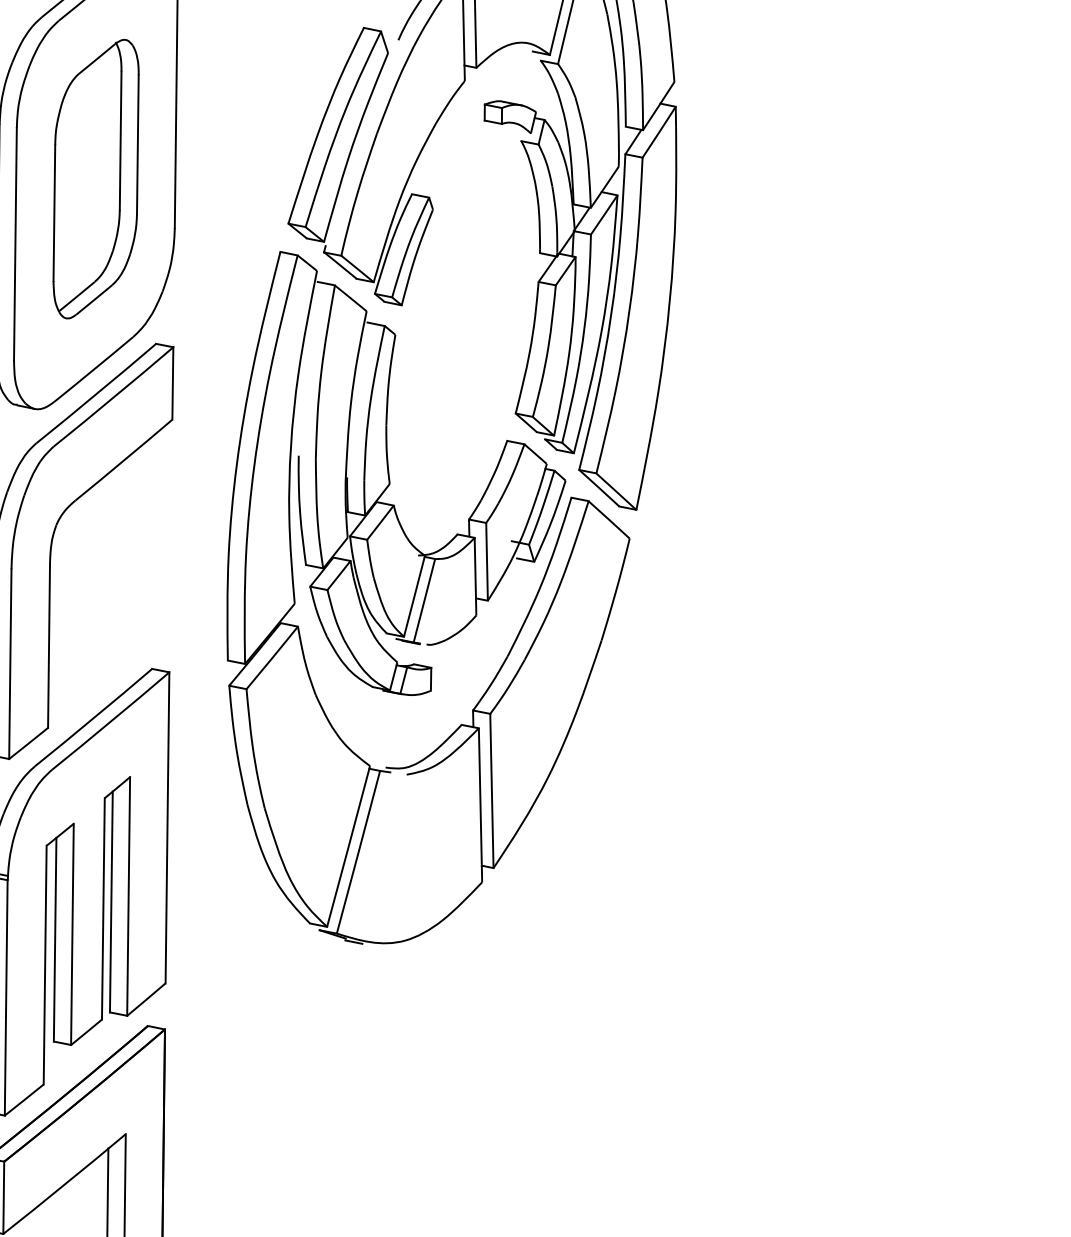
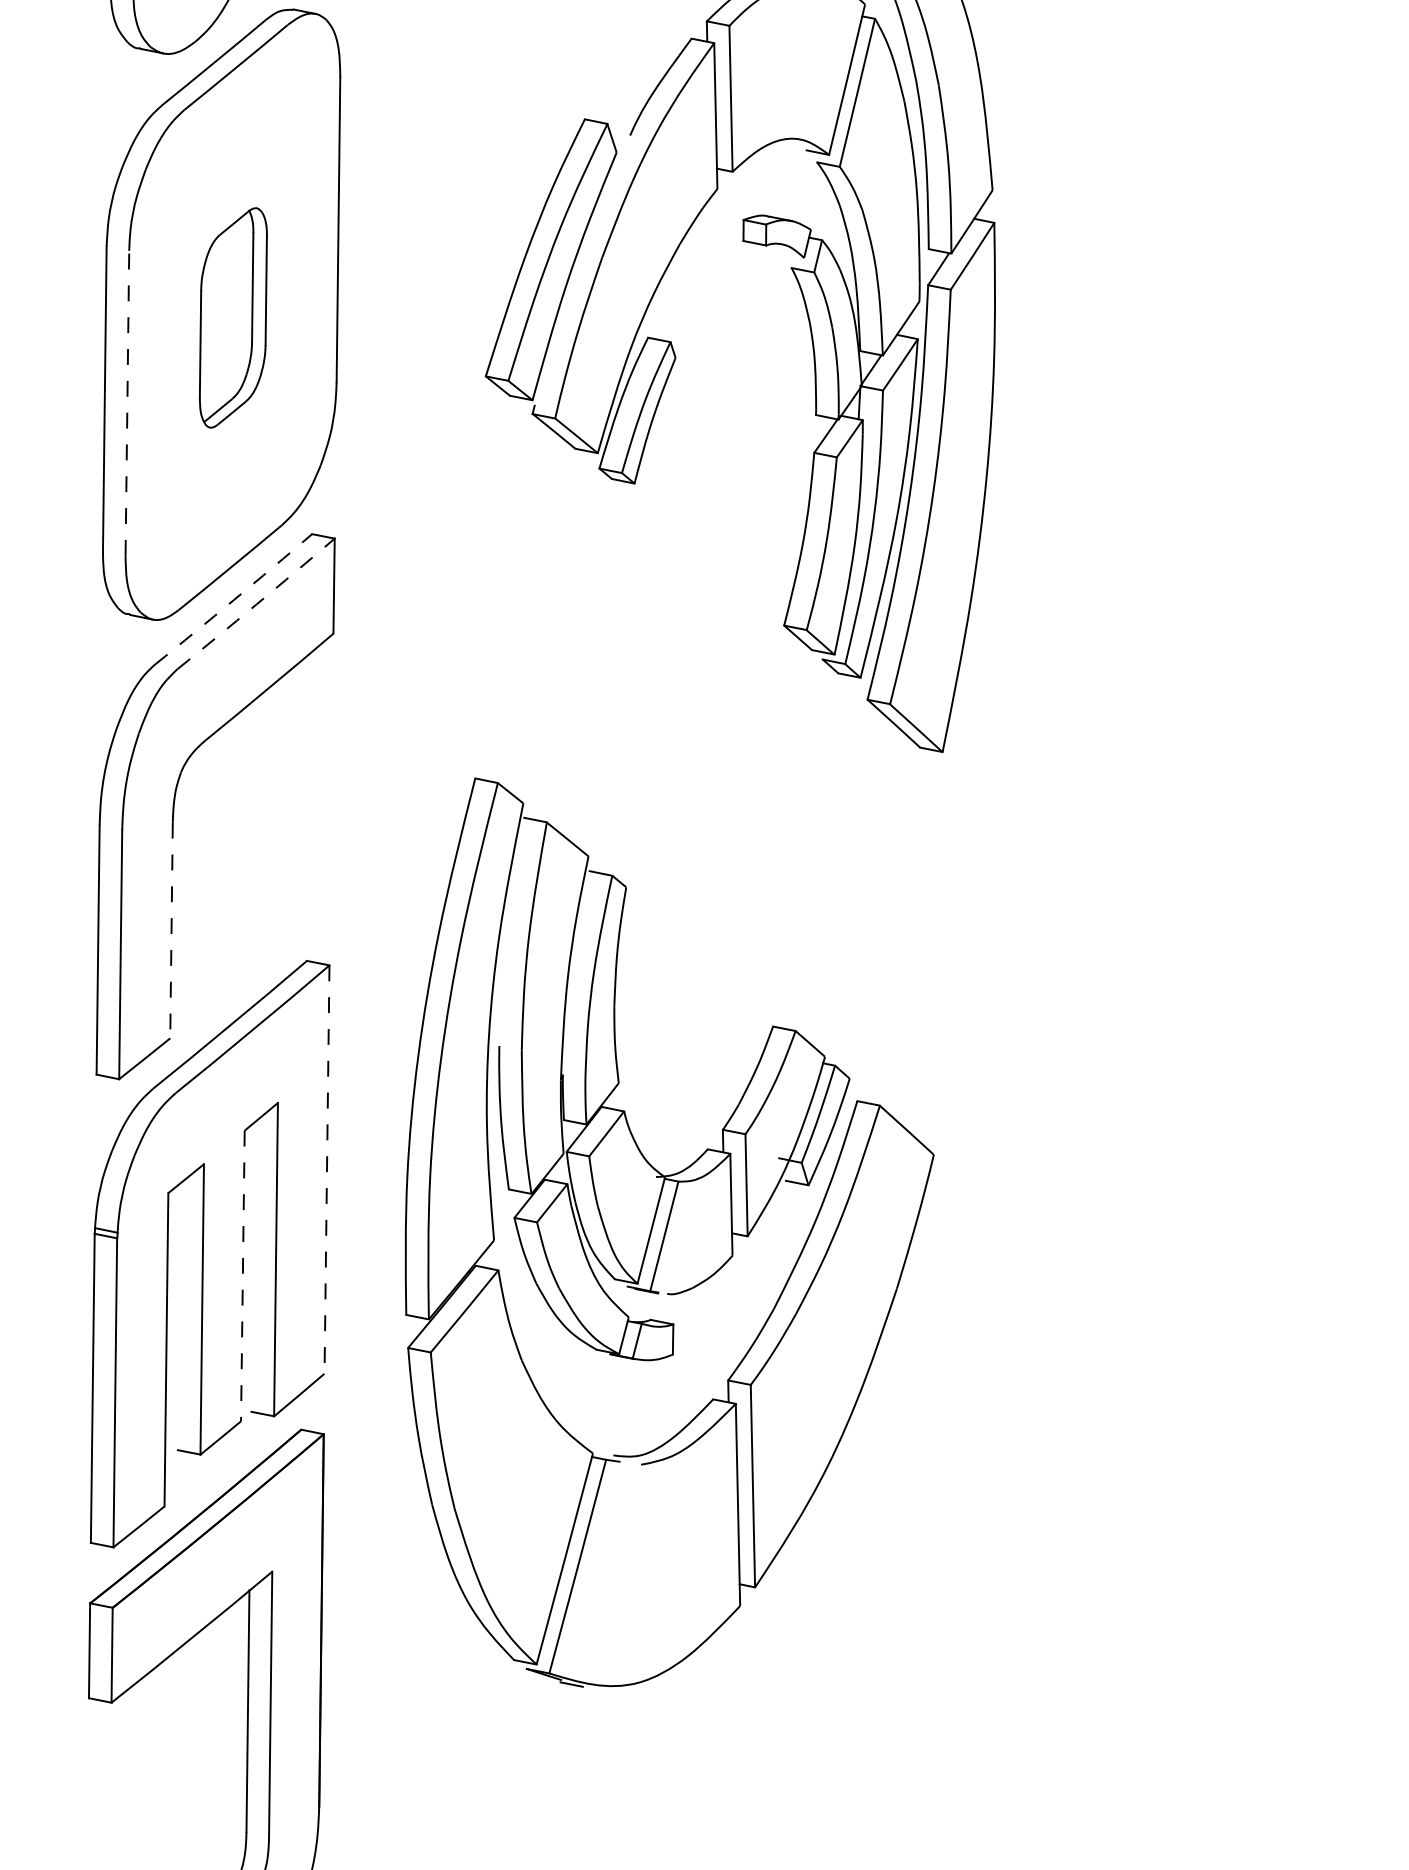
part: (96, 178) -> (233, 317), size x0.6
line: (15, 243) -> (127, 402), solid -> dashed
arc: (97, 393) -> (234, 599), solid -> dashed
arc: (113, 397) -> (256, 604), solid -> dashed
part: (428, 597) -> (669, 1232), moved
line: (49, 645) -> (171, 930), solid -> dashed
line: (167, 828) -> (327, 1170), solid -> dashed
line: (111, 901) -> (253, 1266), removed
line: (103, 909) -> (242, 1276), solid -> dashed
line: (55, 939) -> (179, 1316), removed

